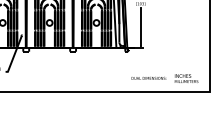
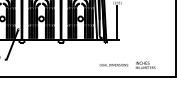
text: (164, 77) -> (127, 64), moved

